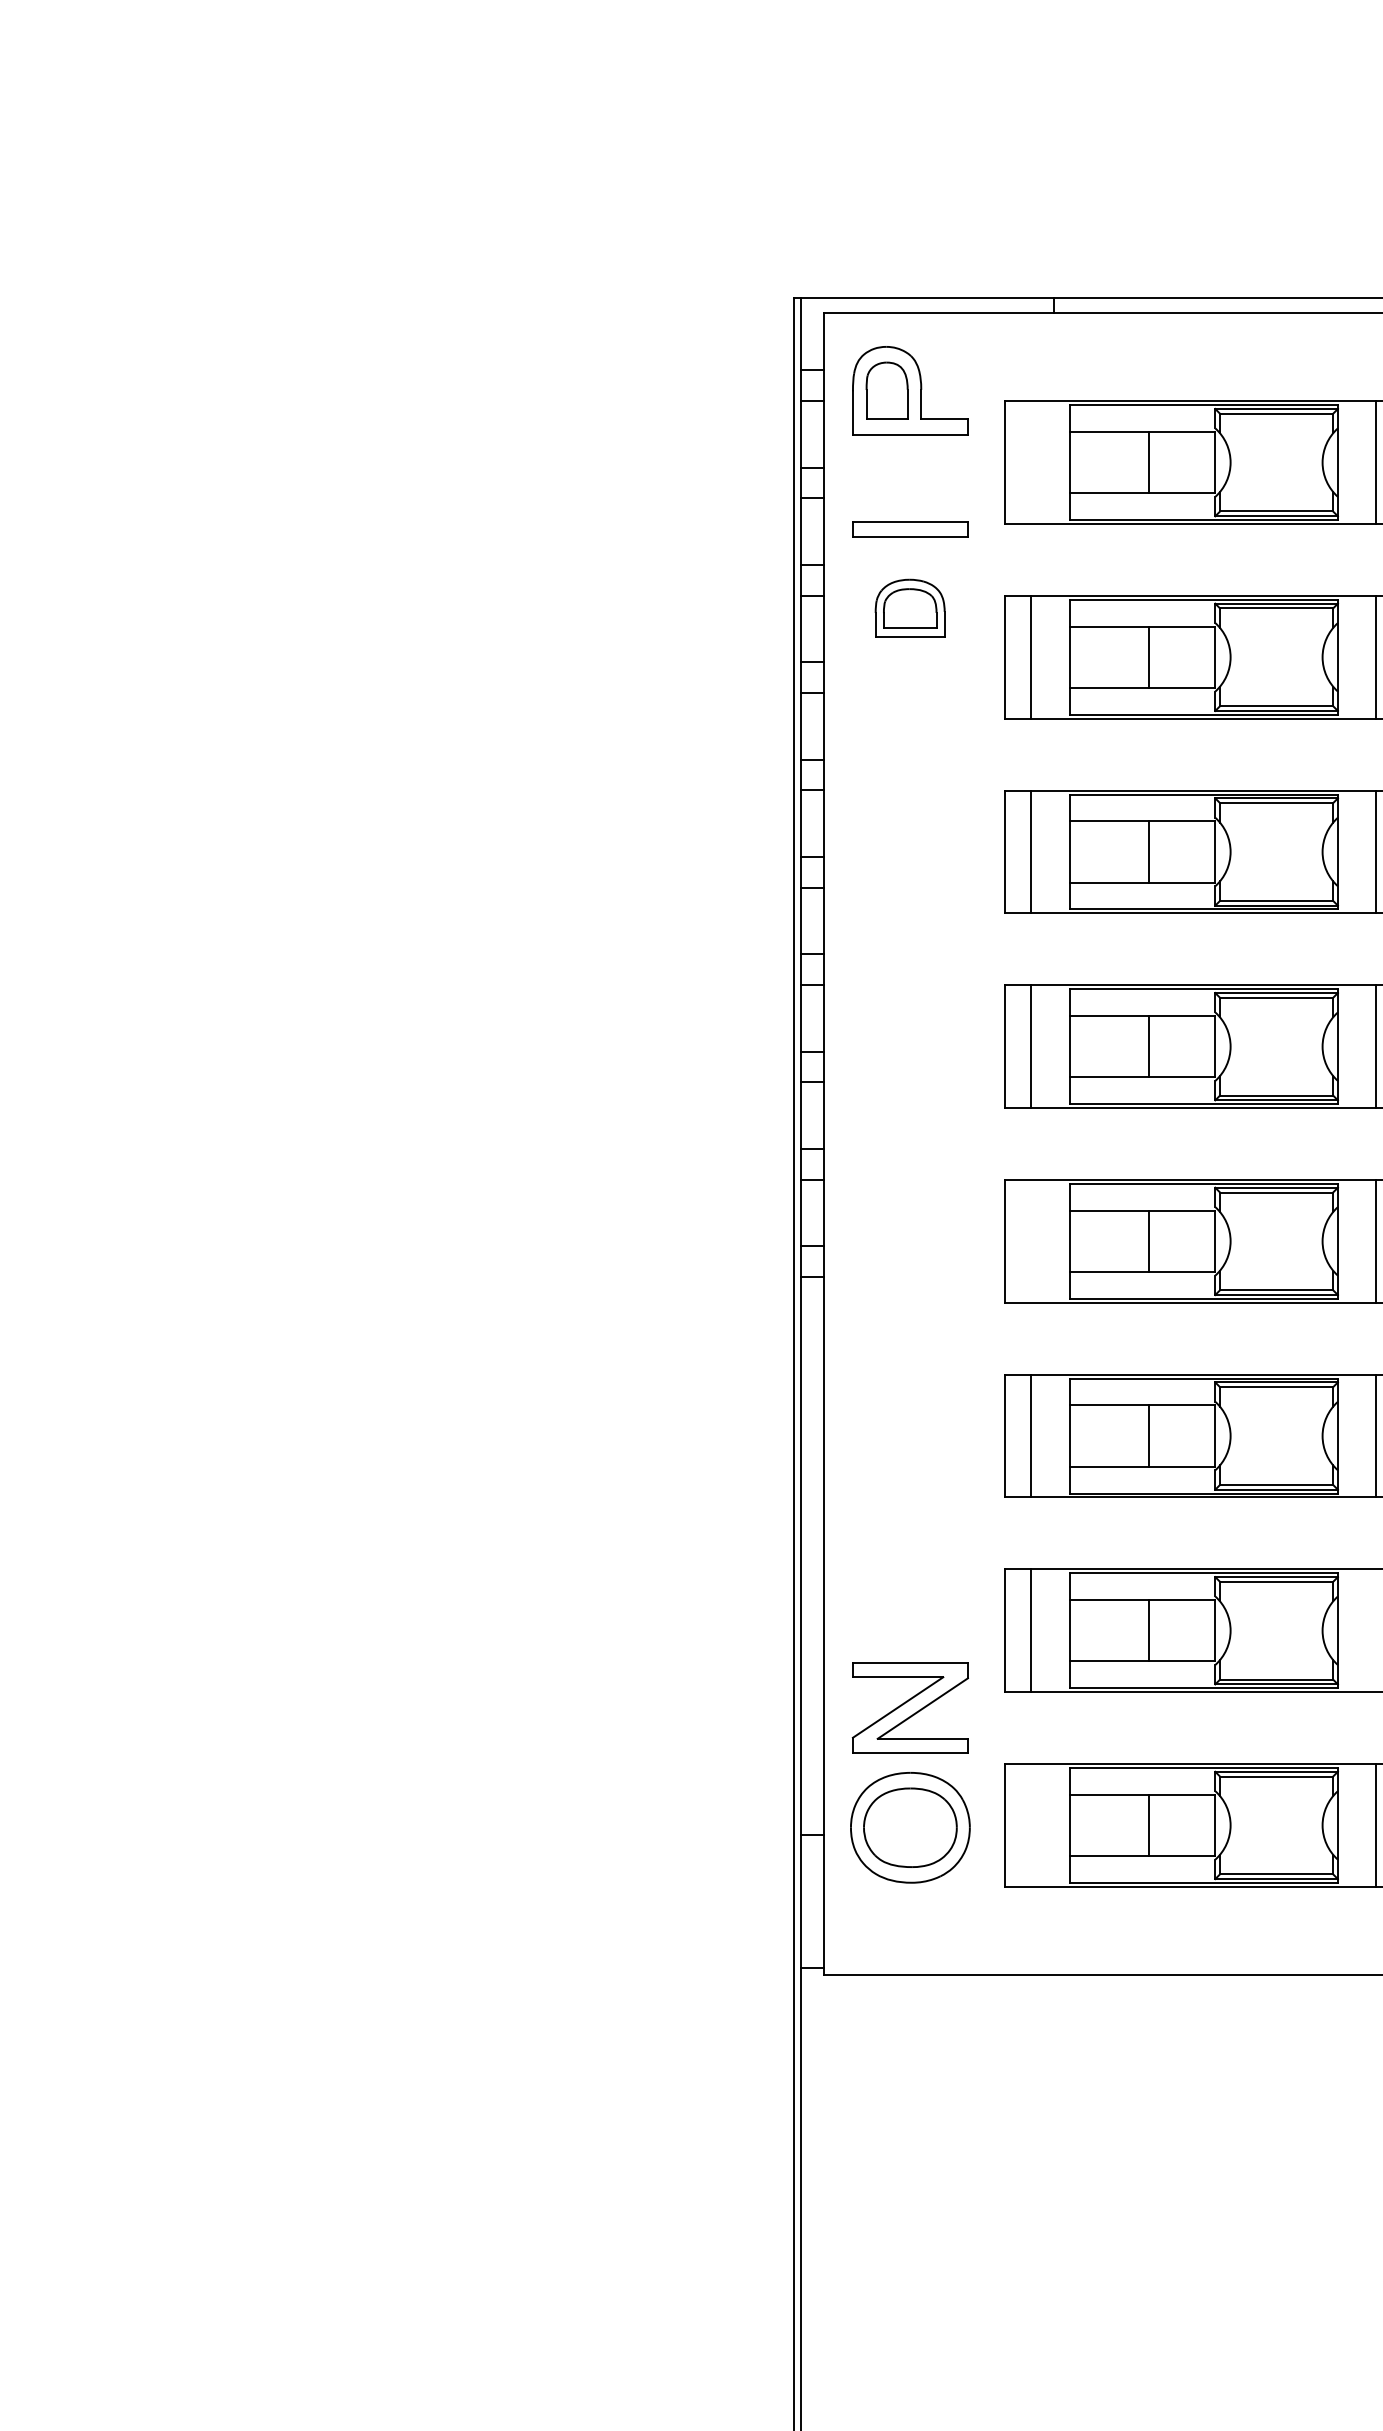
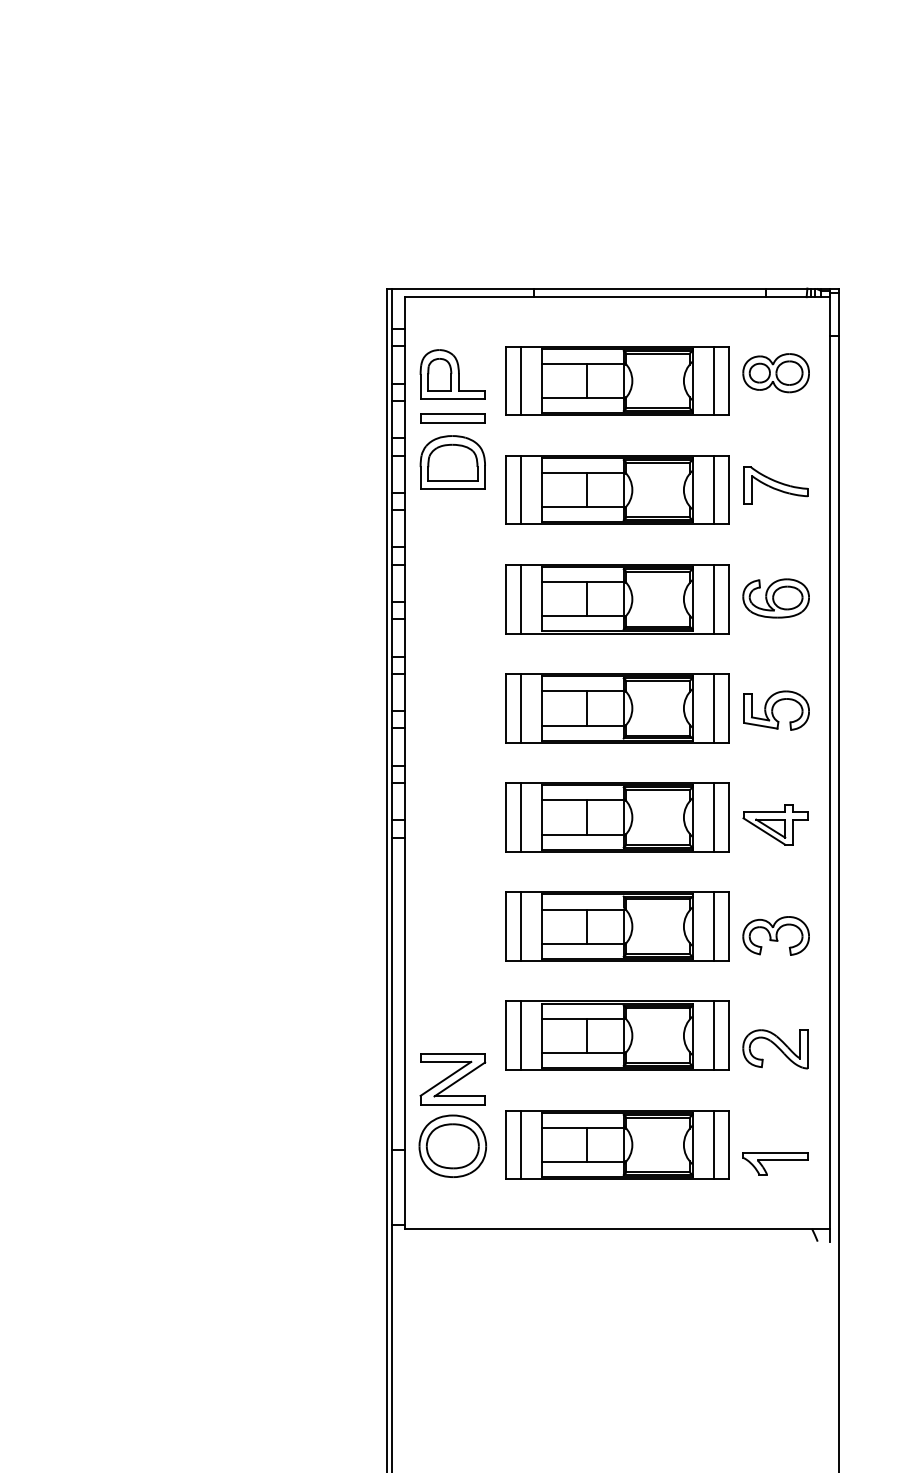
part: (909, 390) -> (452, 374), moved
line: (1031, 461) -> (520, 380), added
part: (909, 608) -> (452, 462), size x1.67
line: (1031, 1241) -> (520, 817), added
line: (1377, 1630) -> (714, 1035), added
line: (1031, 1824) -> (520, 1144), added

